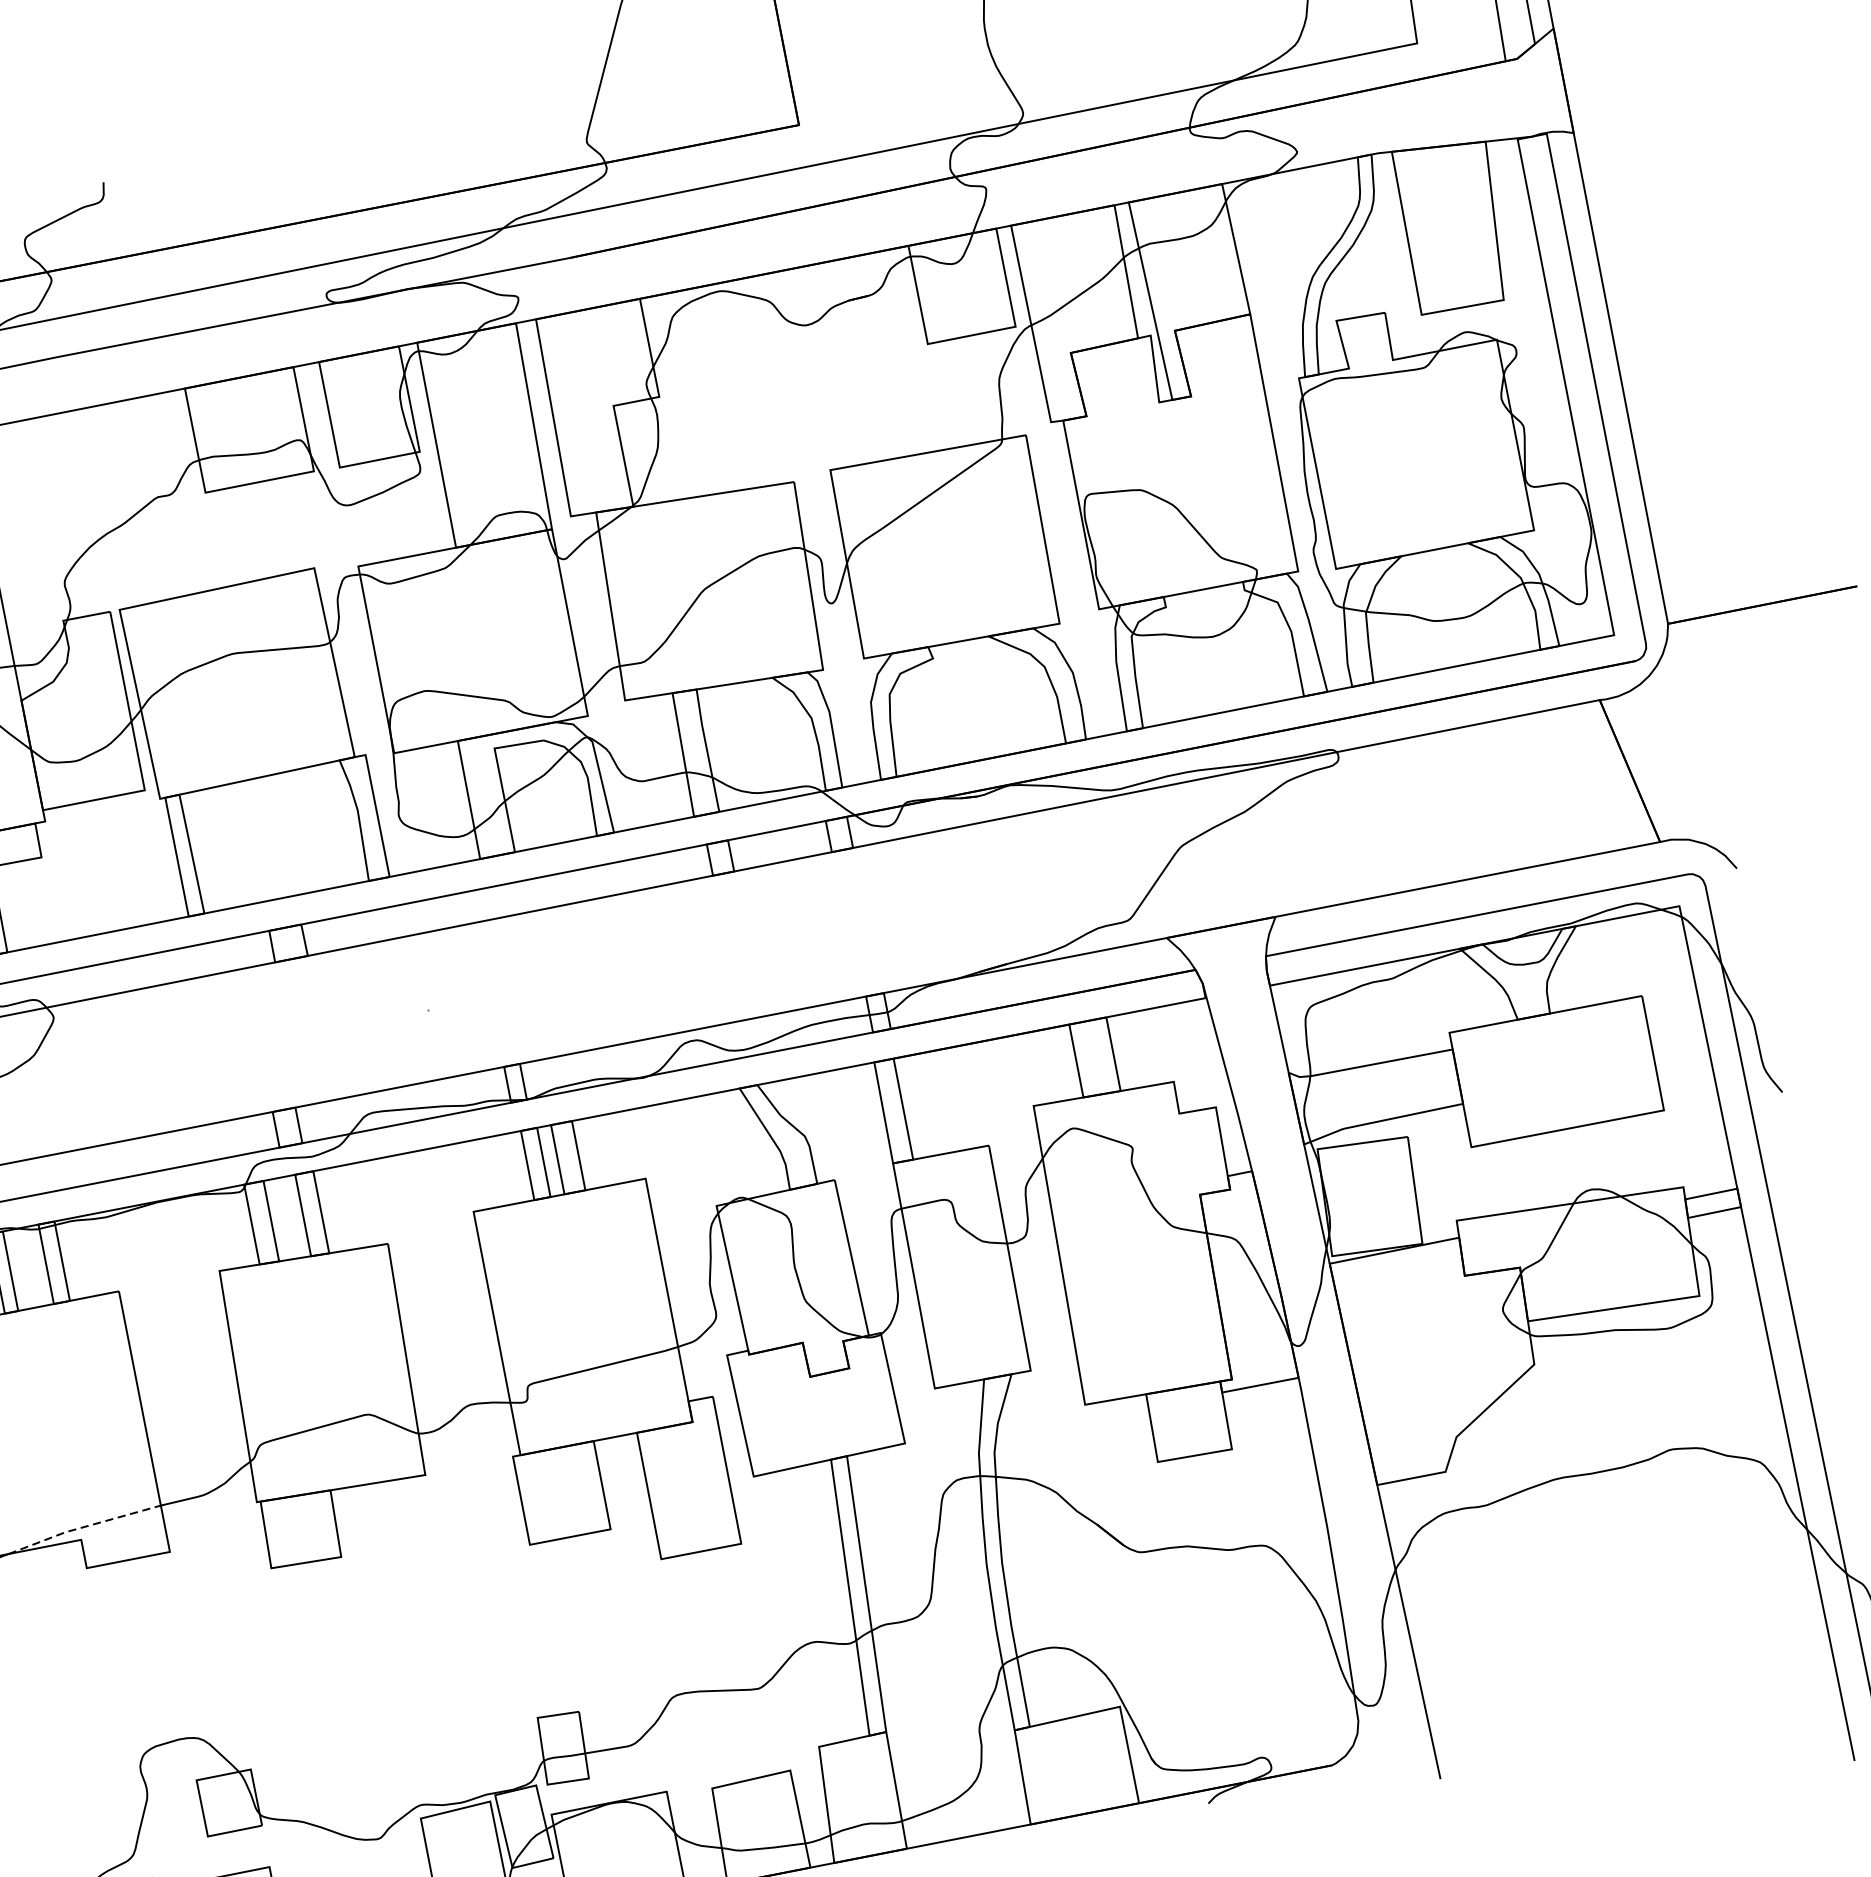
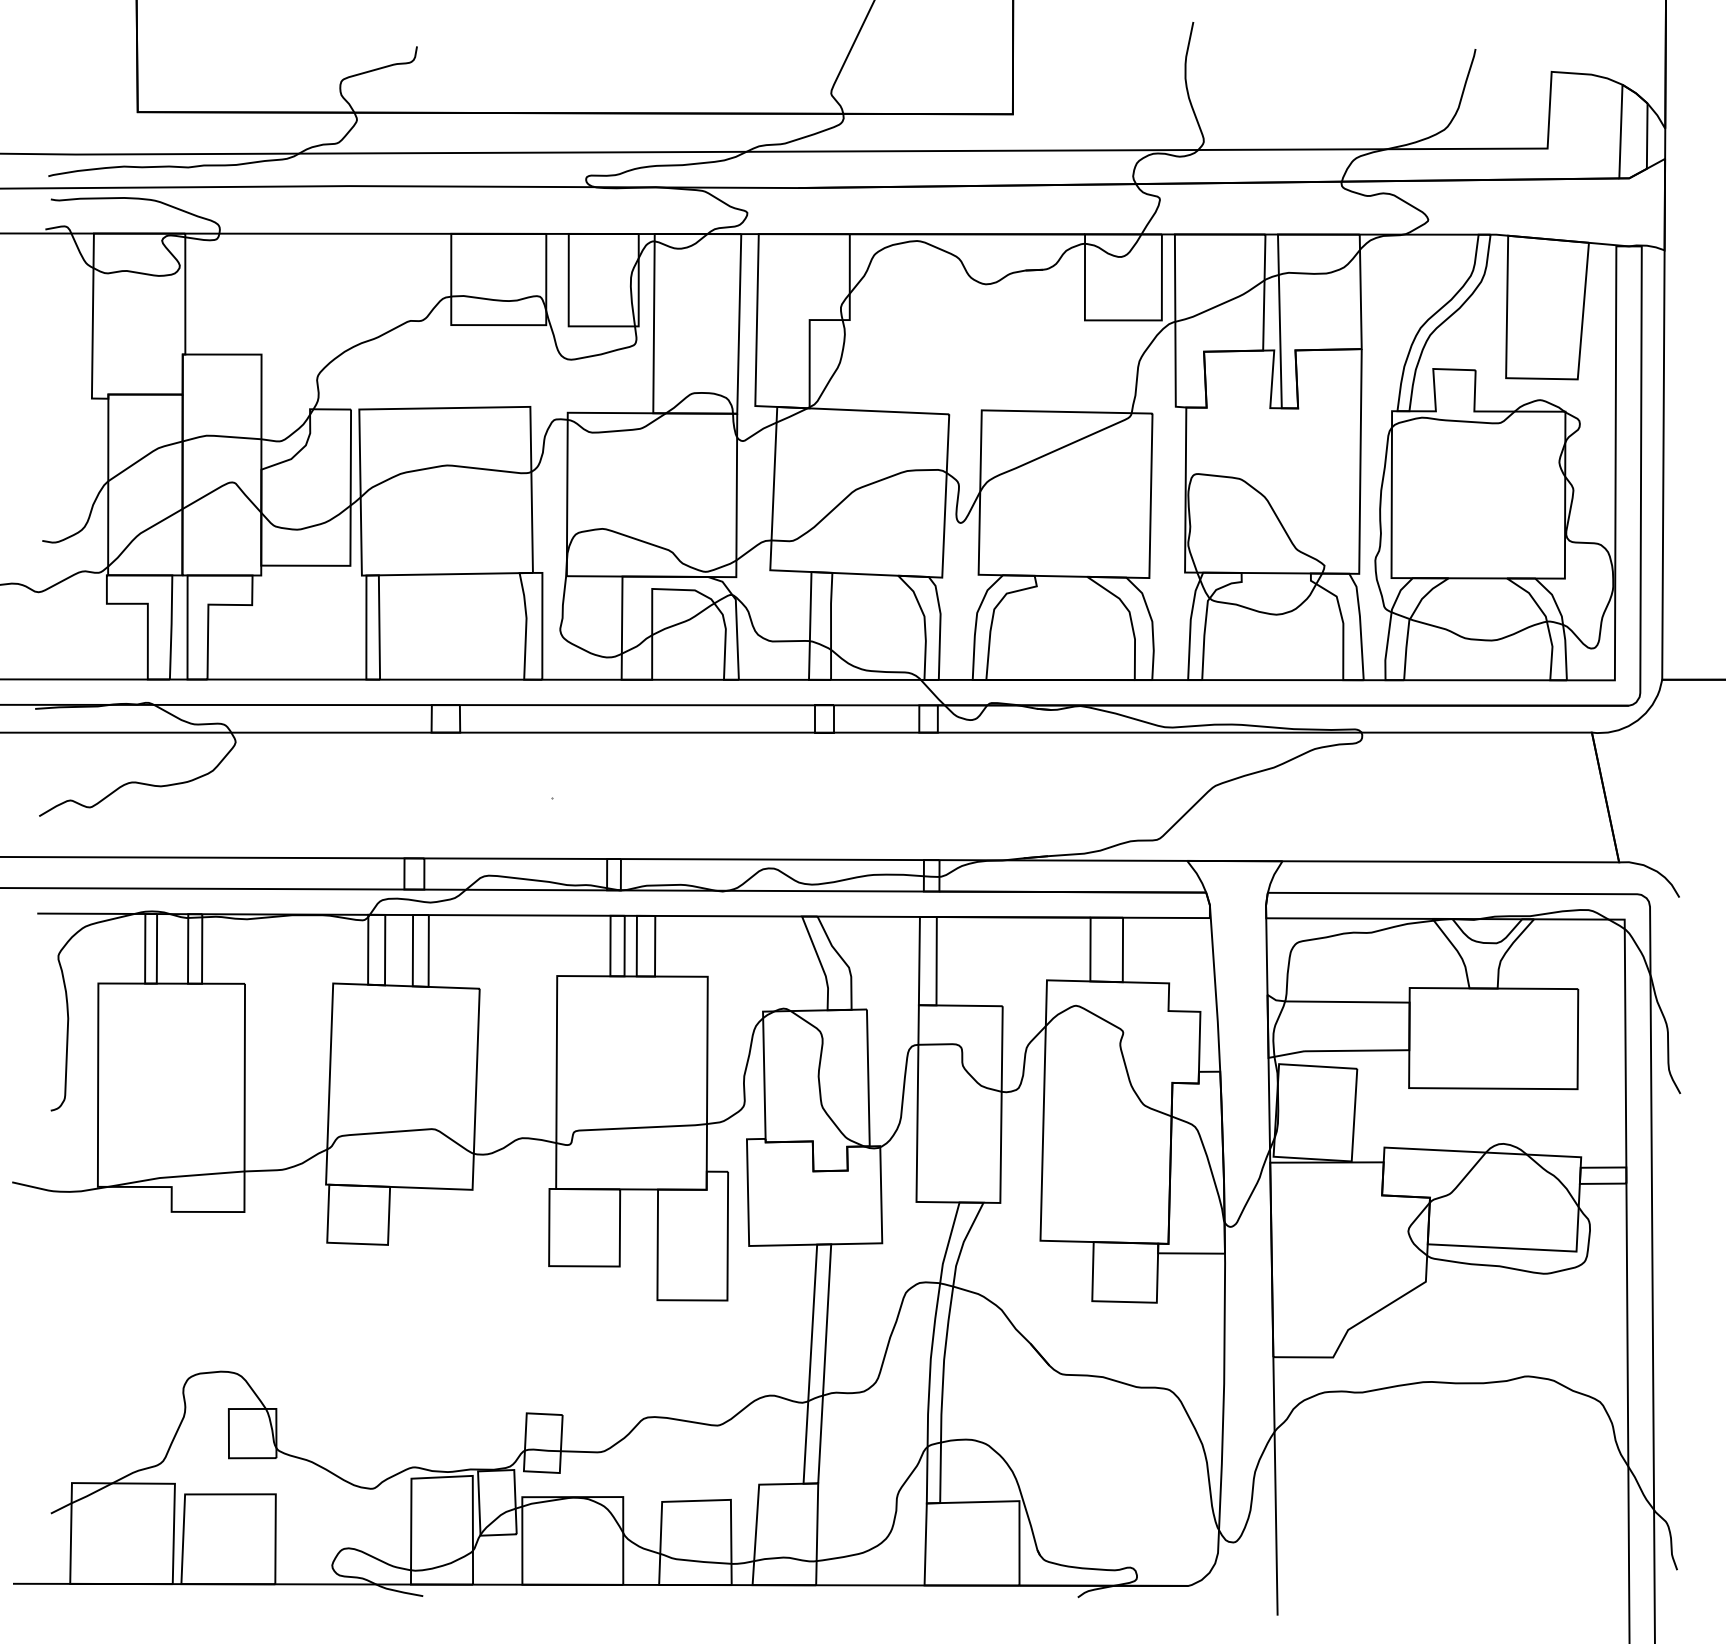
line: (83, 1526) -> (175, 1176), dashed -> solid

